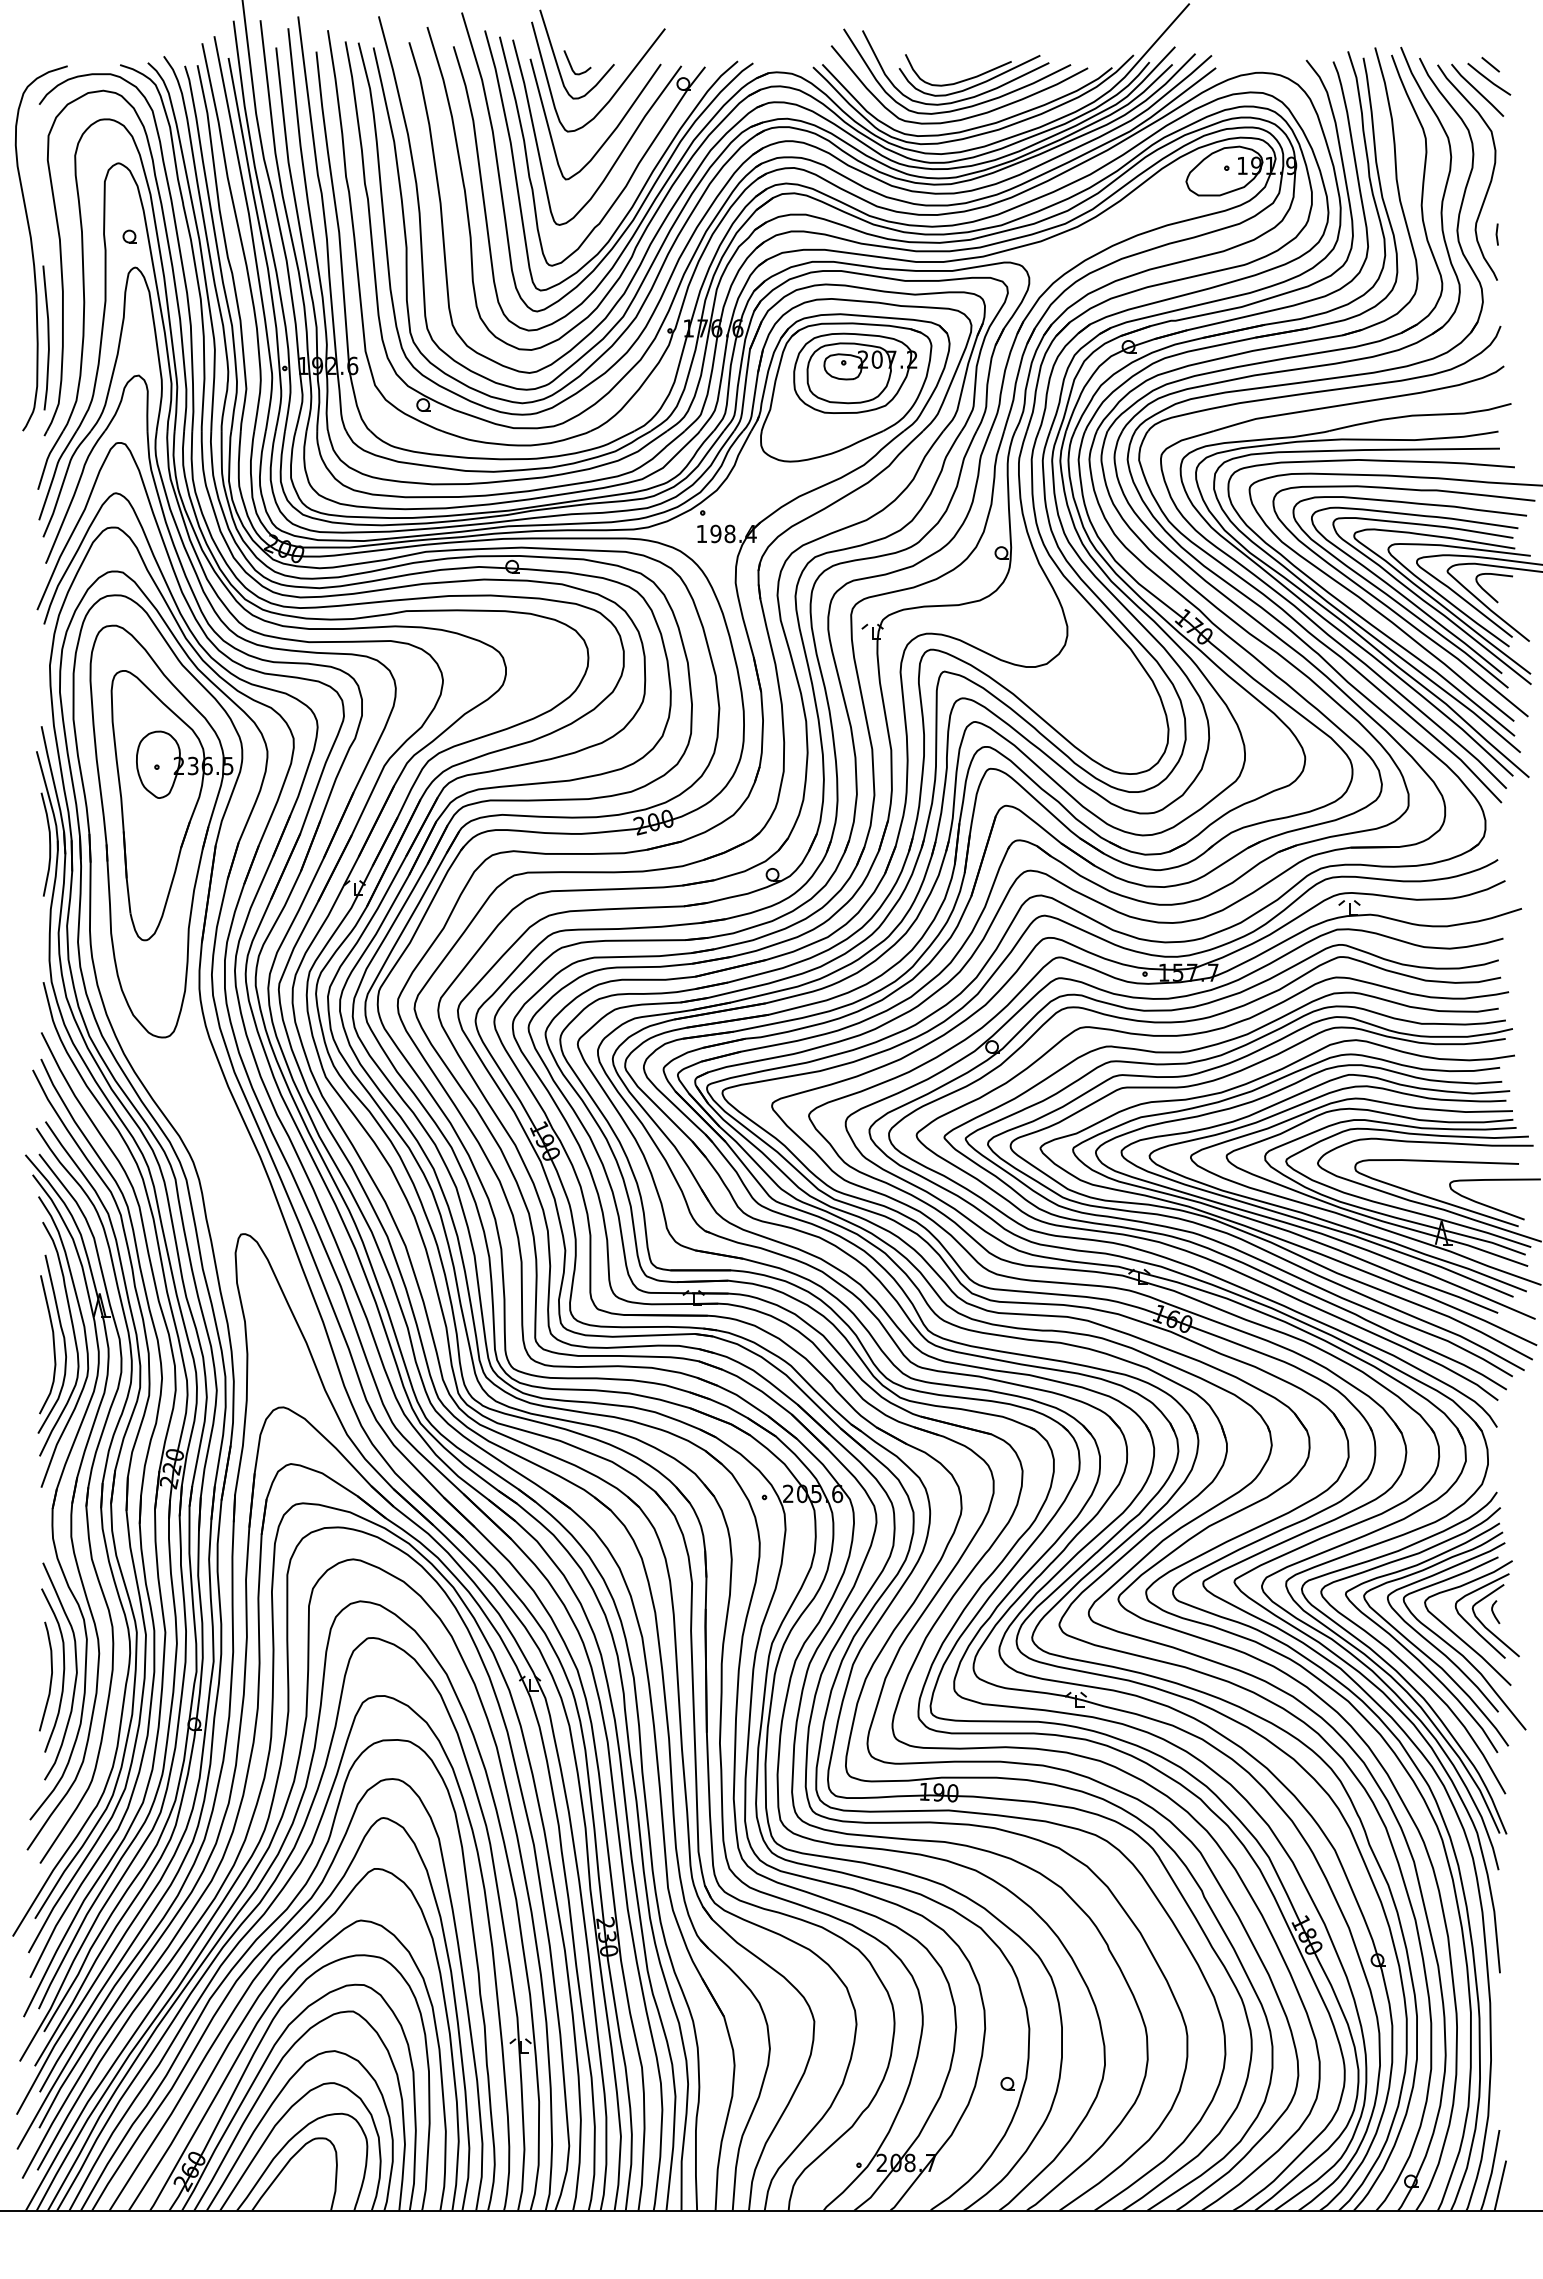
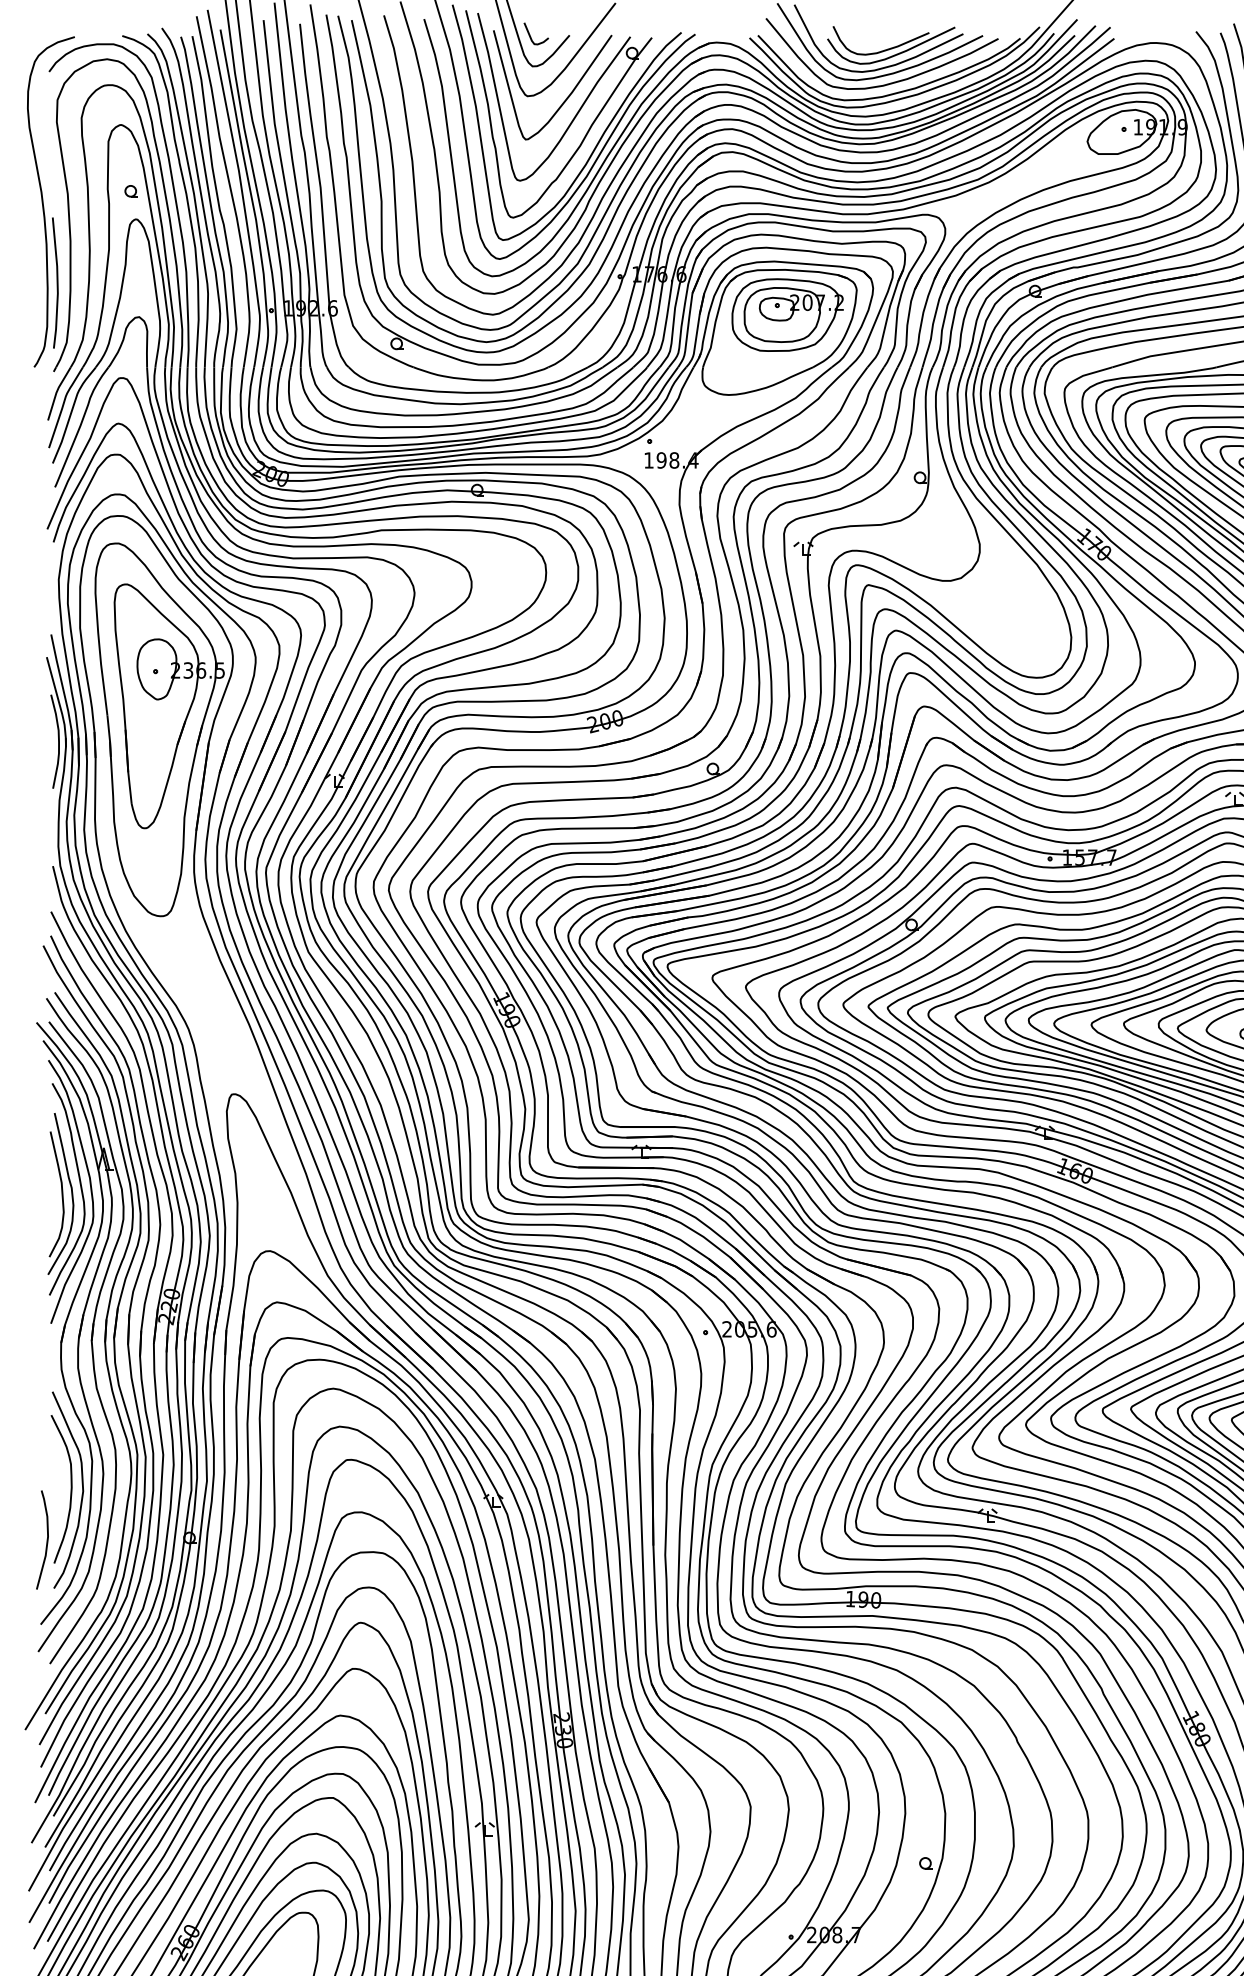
curve: (50, 1676) -> (46, 1539), moved

